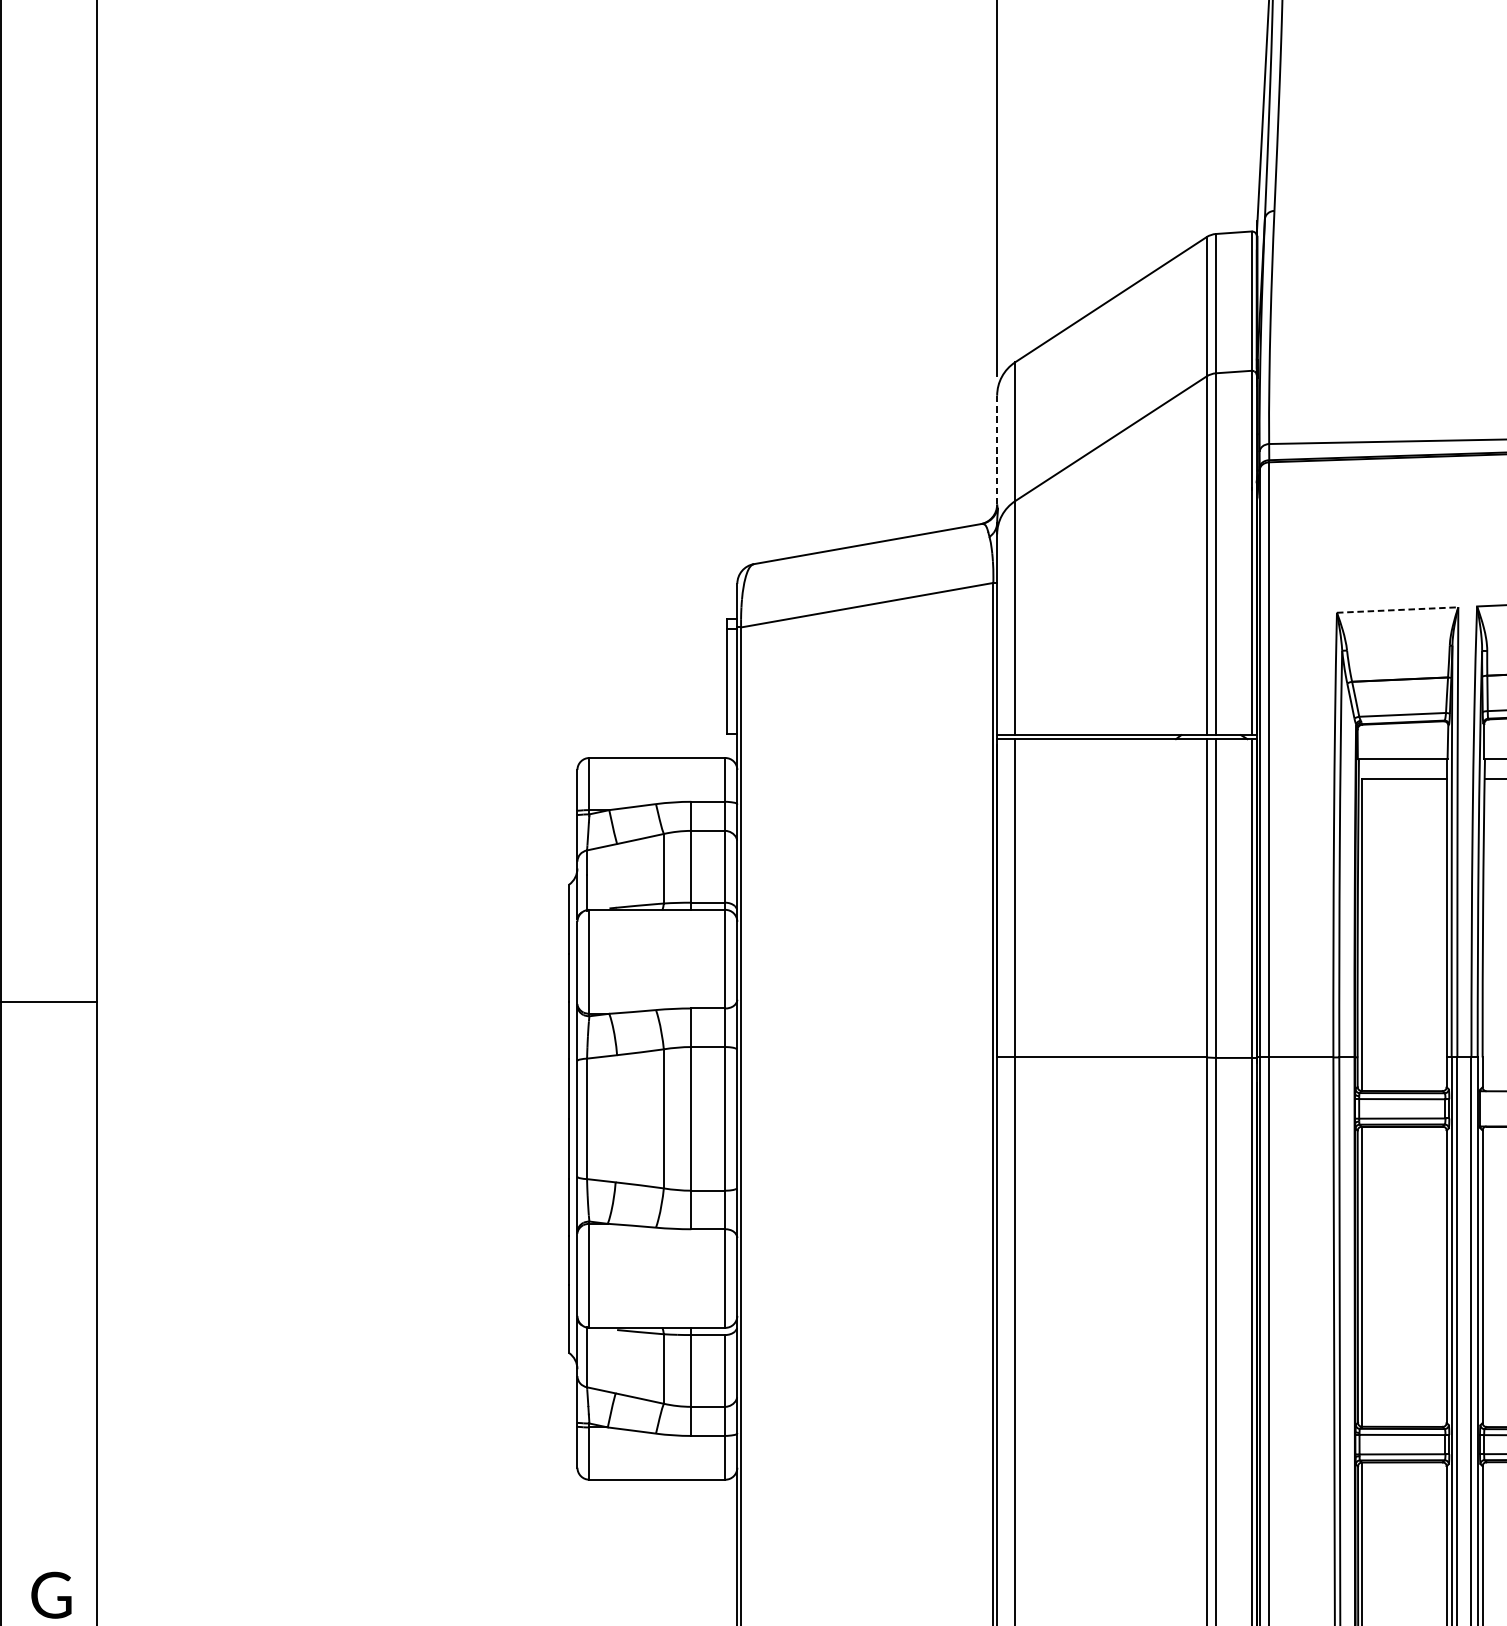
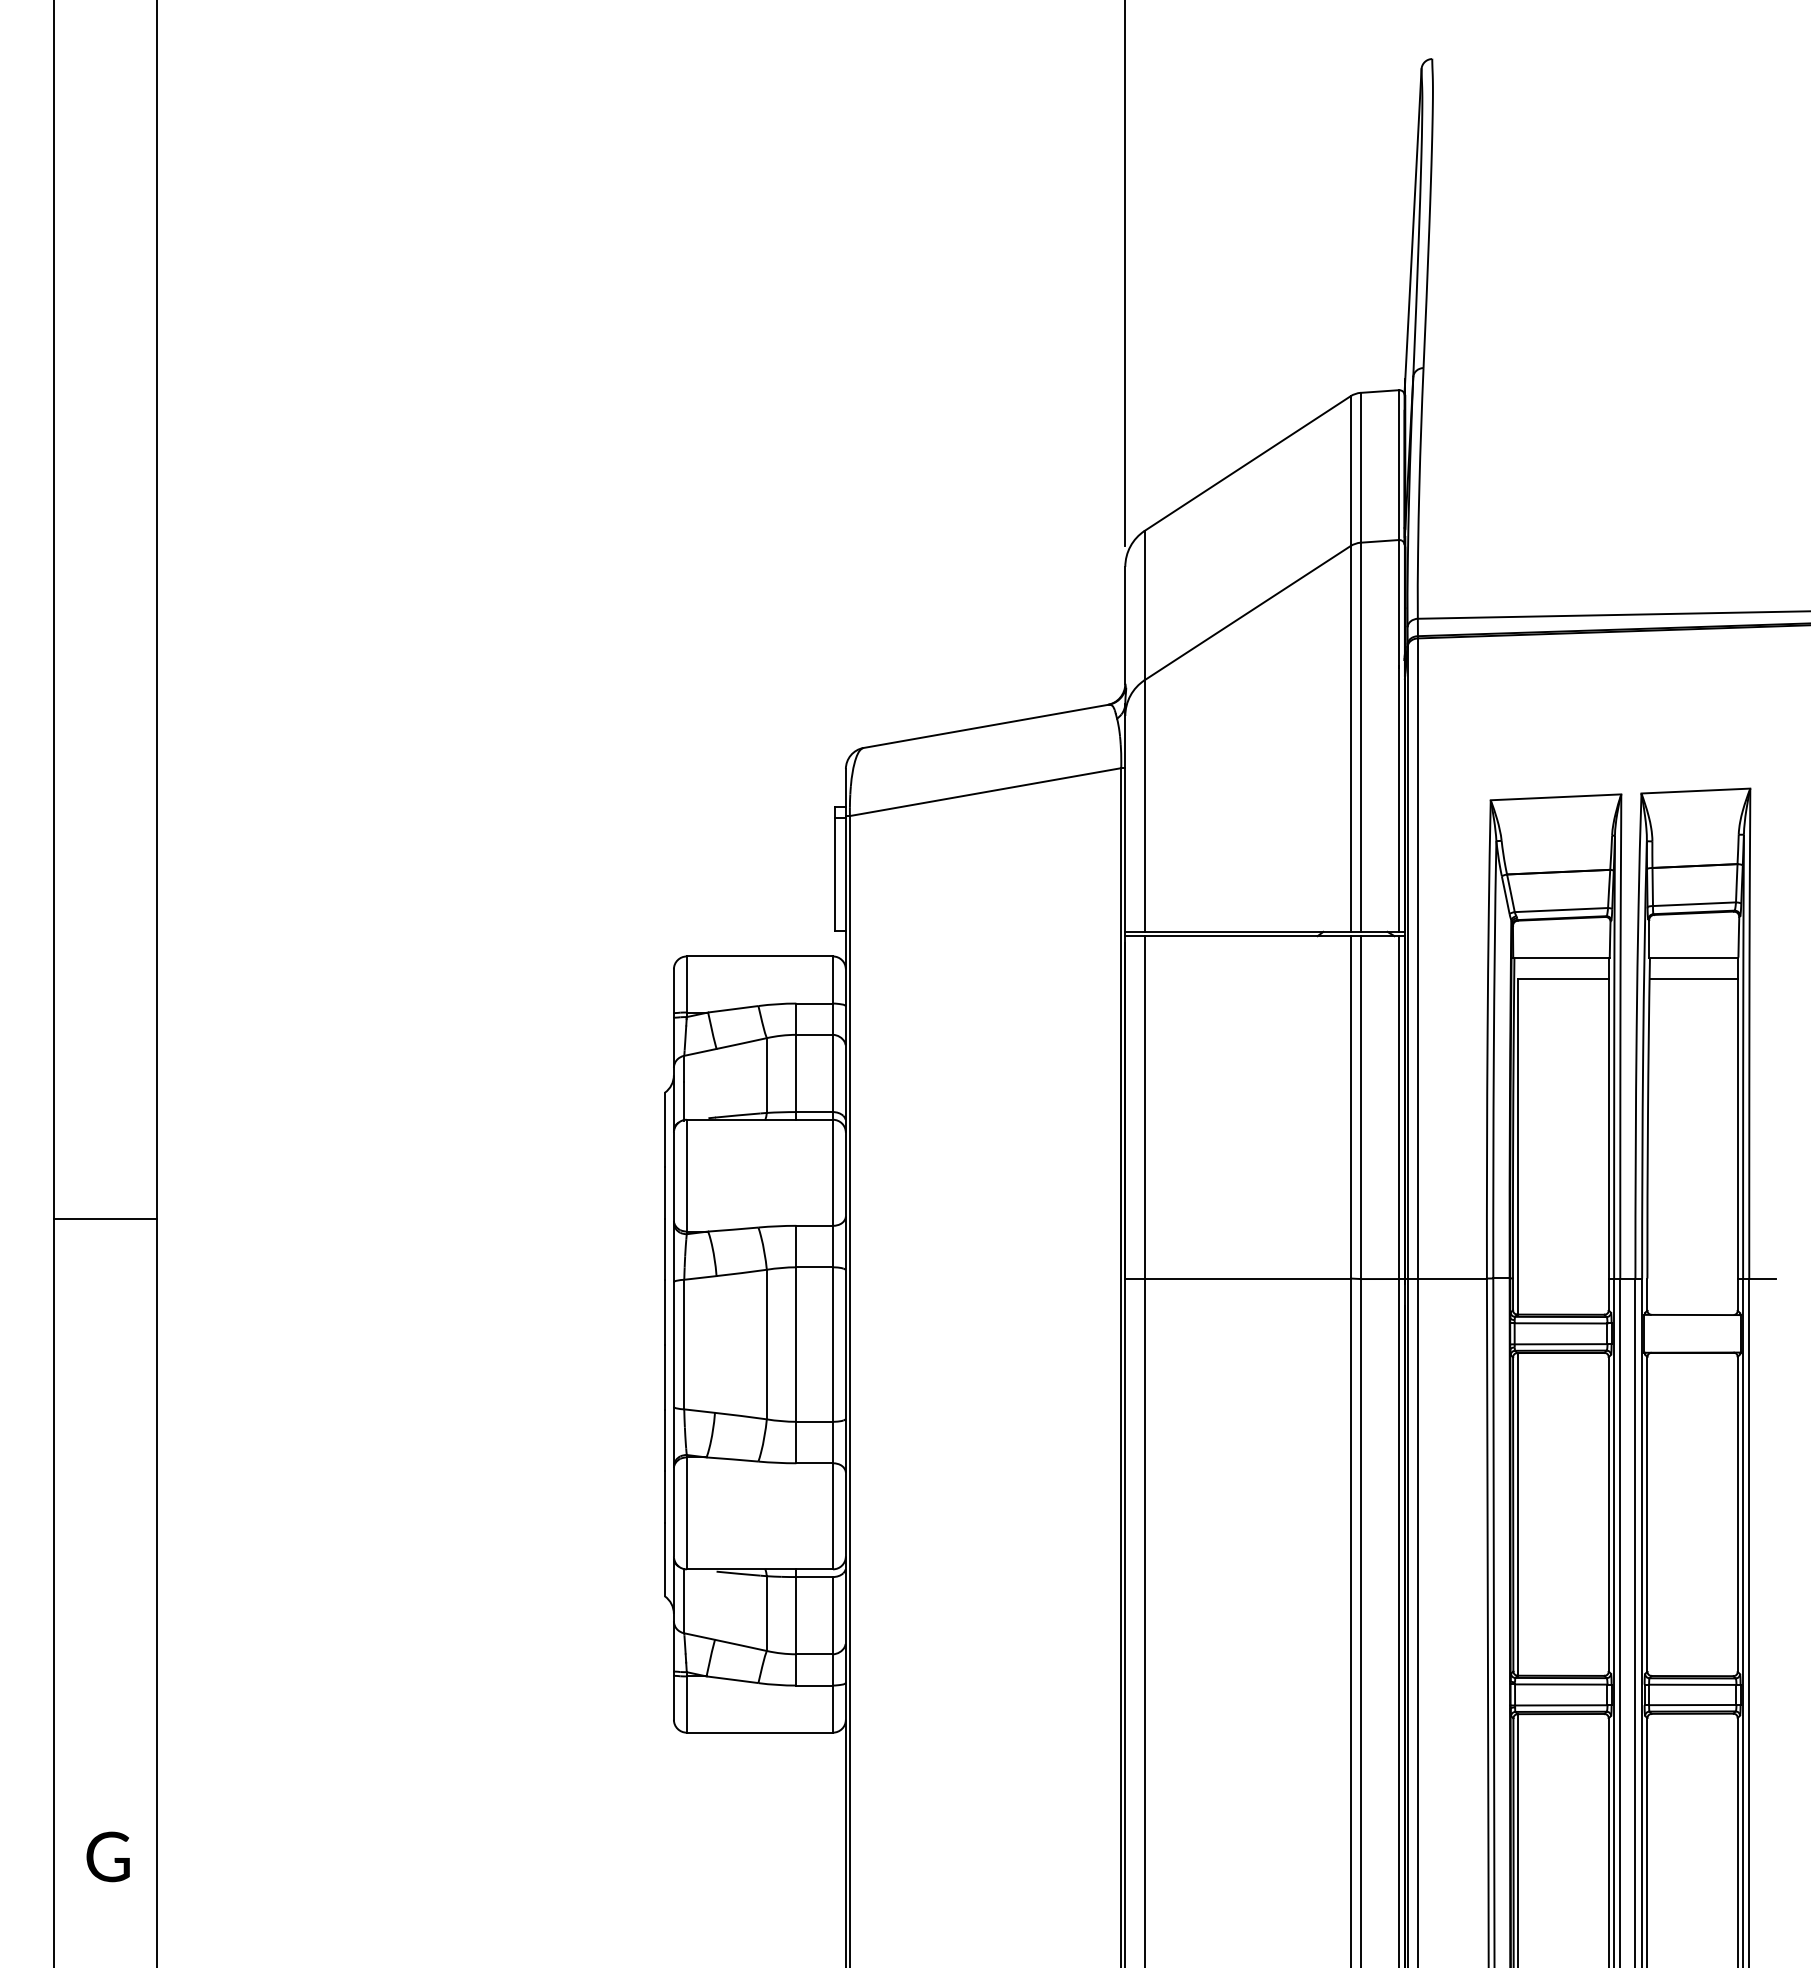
line: (997, 450) -> (1125, 625), dashed -> solid
line: (1398, 610) -> (1556, 797), dashed -> solid

